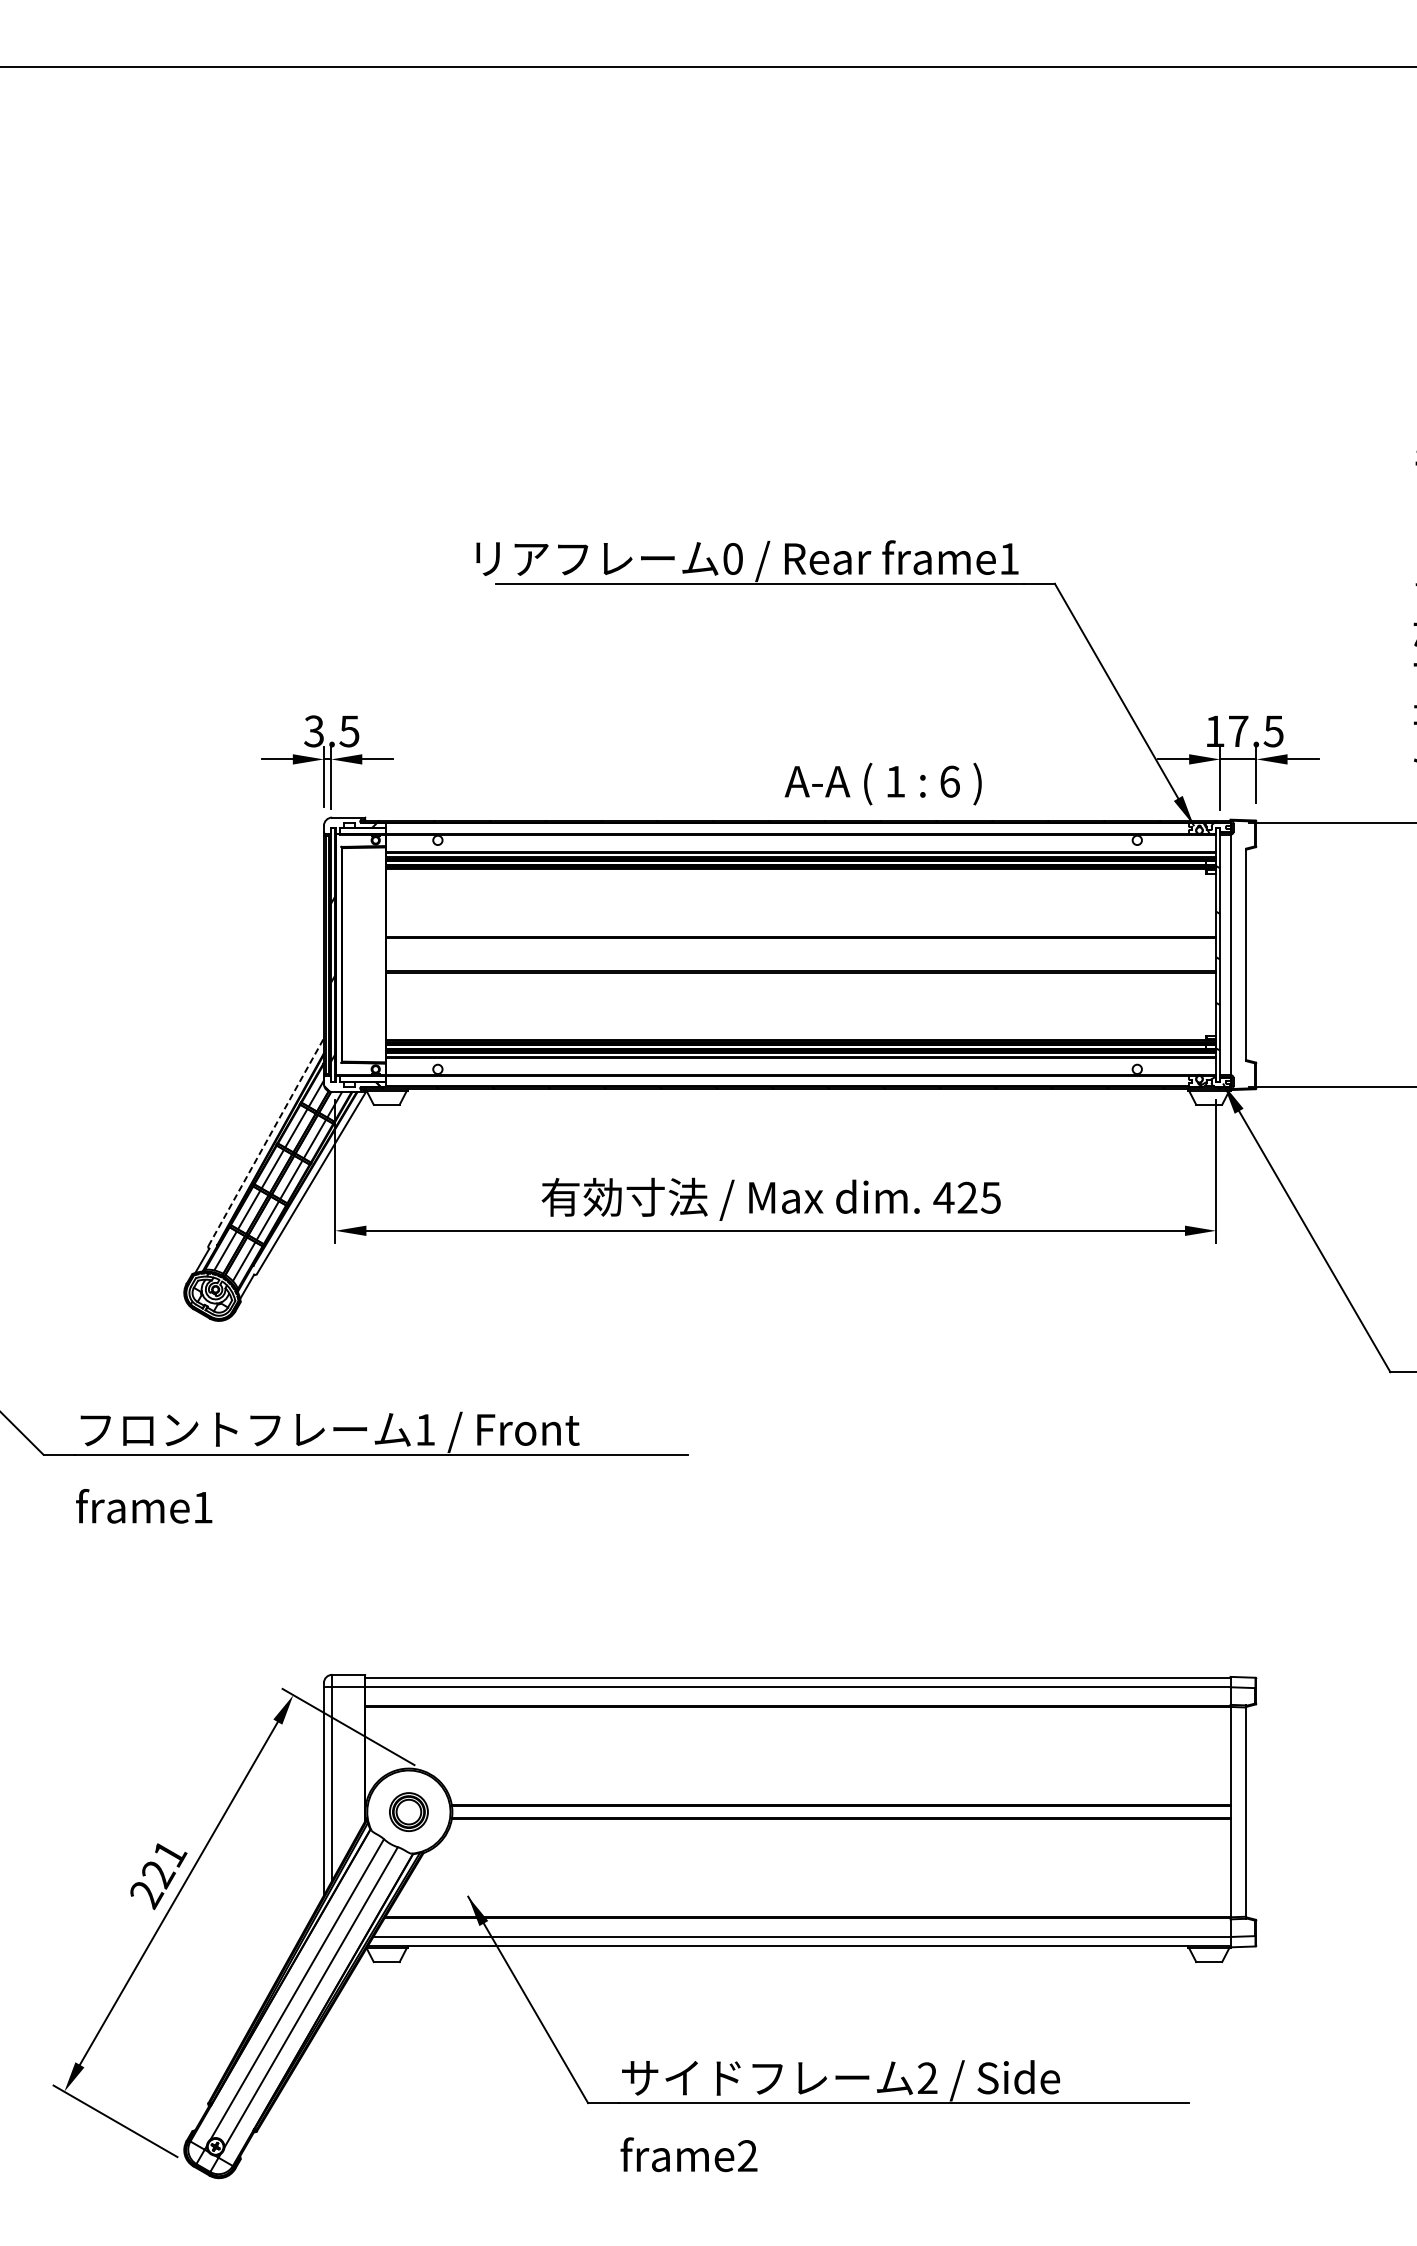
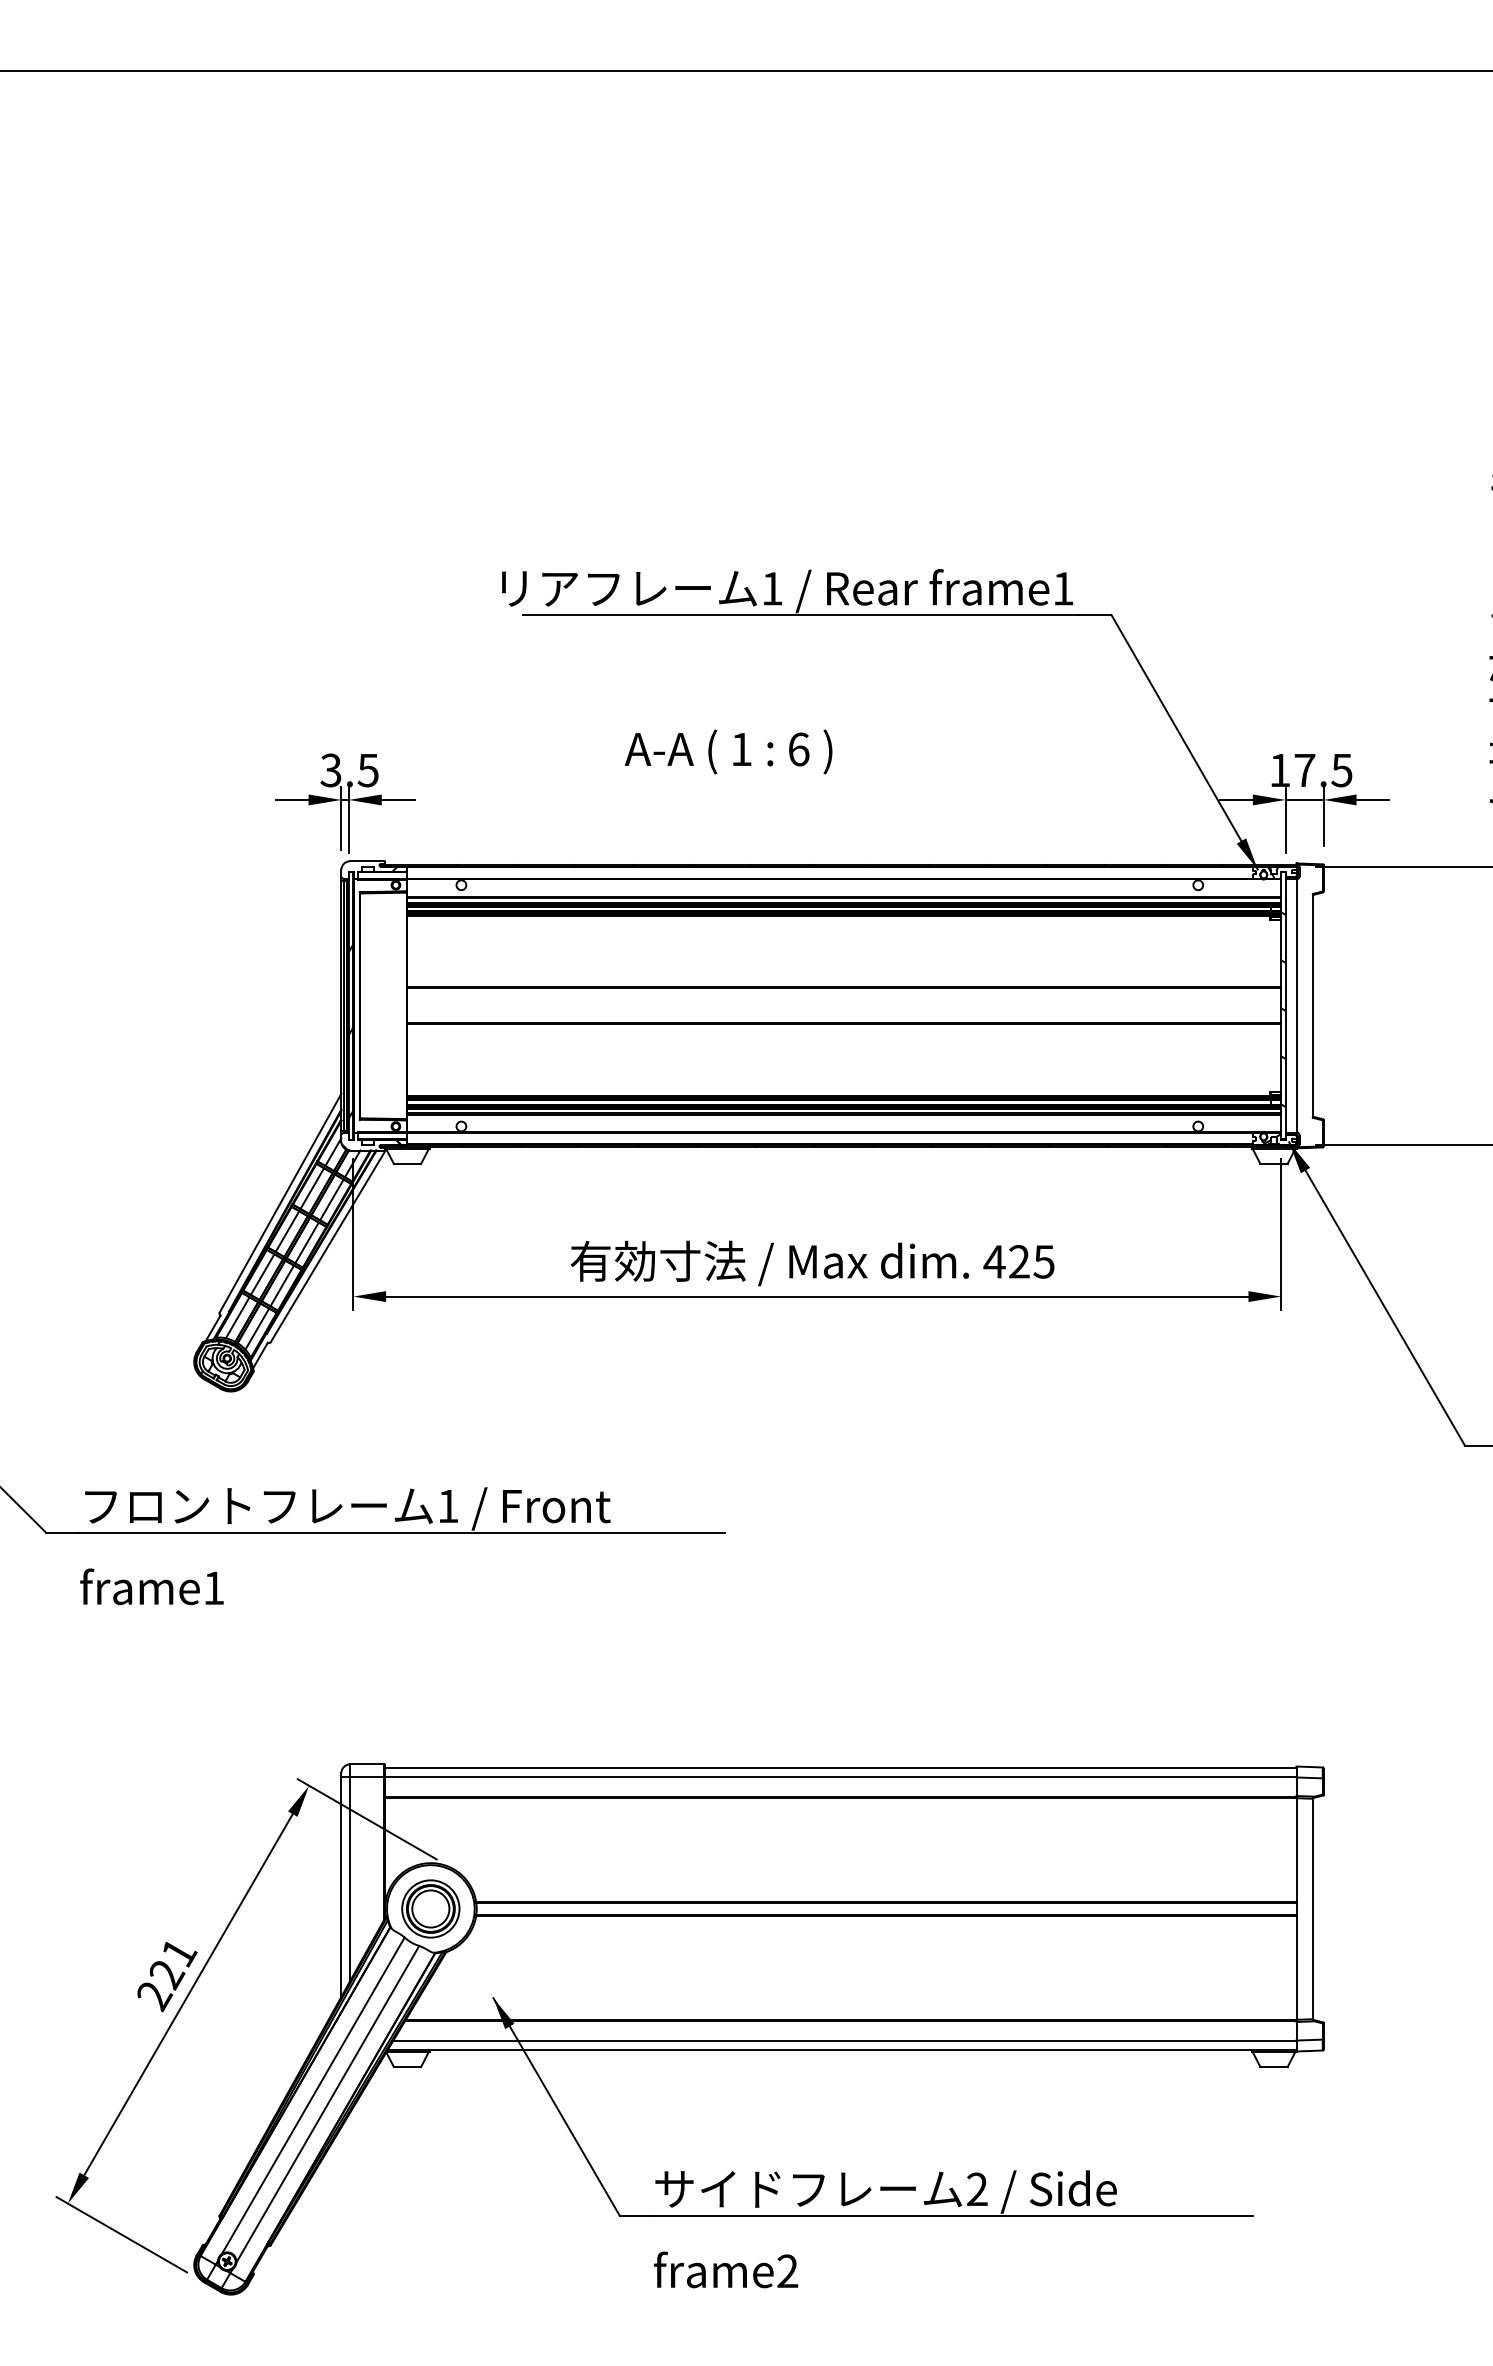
text: (733, 558) -> (772, 588), 0 -> 1
text: (883, 783) -> (728, 751), moved
line: (266, 1141) -> (280, 1202), dashed -> solid
part: (408, 1811) -> (430, 1908), size x1.43

